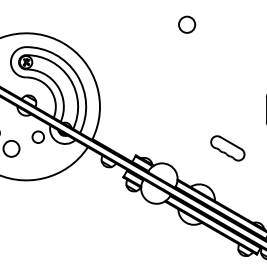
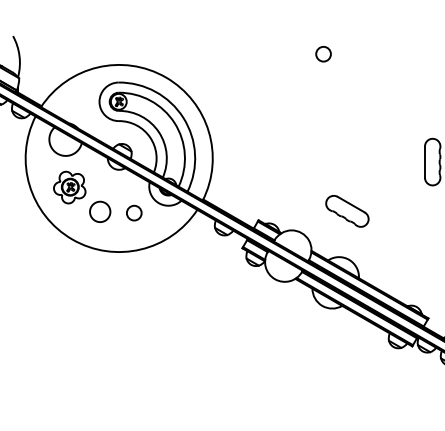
circle: (187, 25) -> (323, 54), size x0.71
circle: (38, 136) -> (134, 212), moved
part: (227, 148) -> (347, 211), moved

